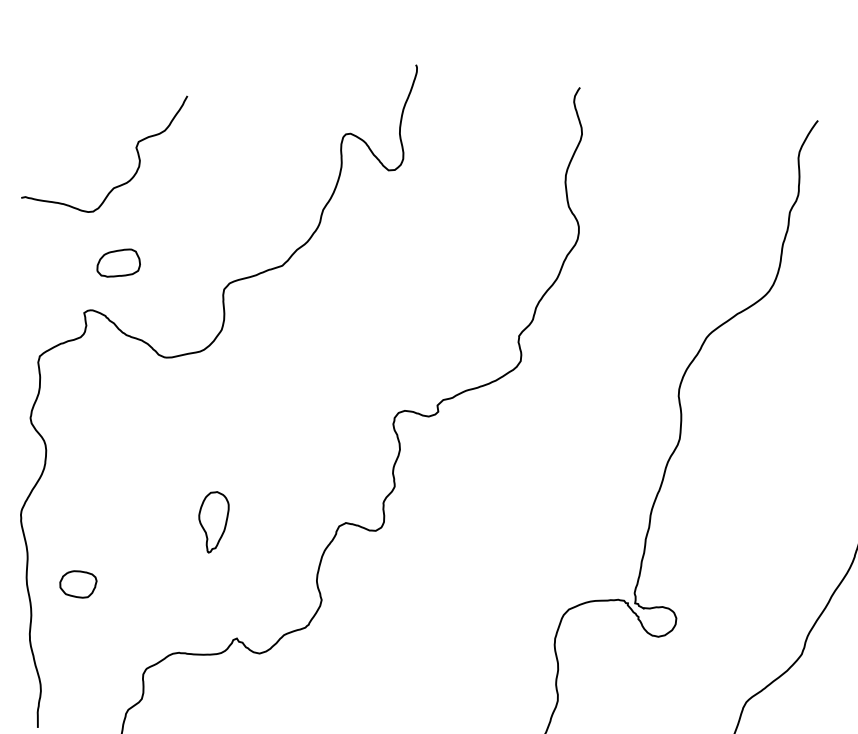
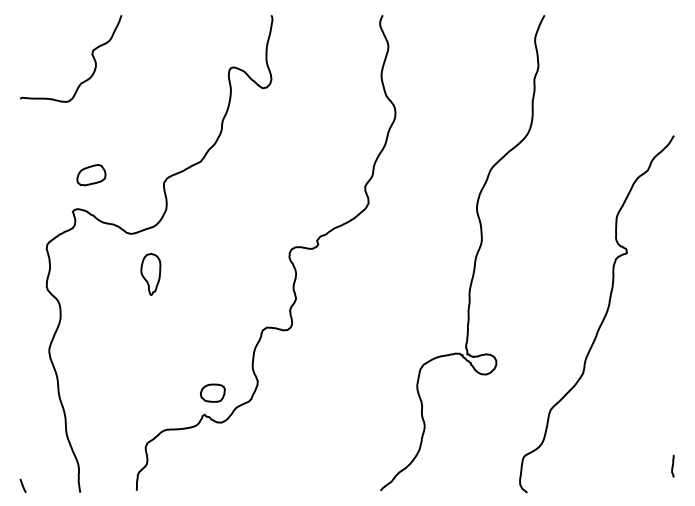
curve: (135, 148) -> (91, 55), moved
part: (212, 522) -> (150, 274), moved
part: (77, 583) -> (212, 392), moved

